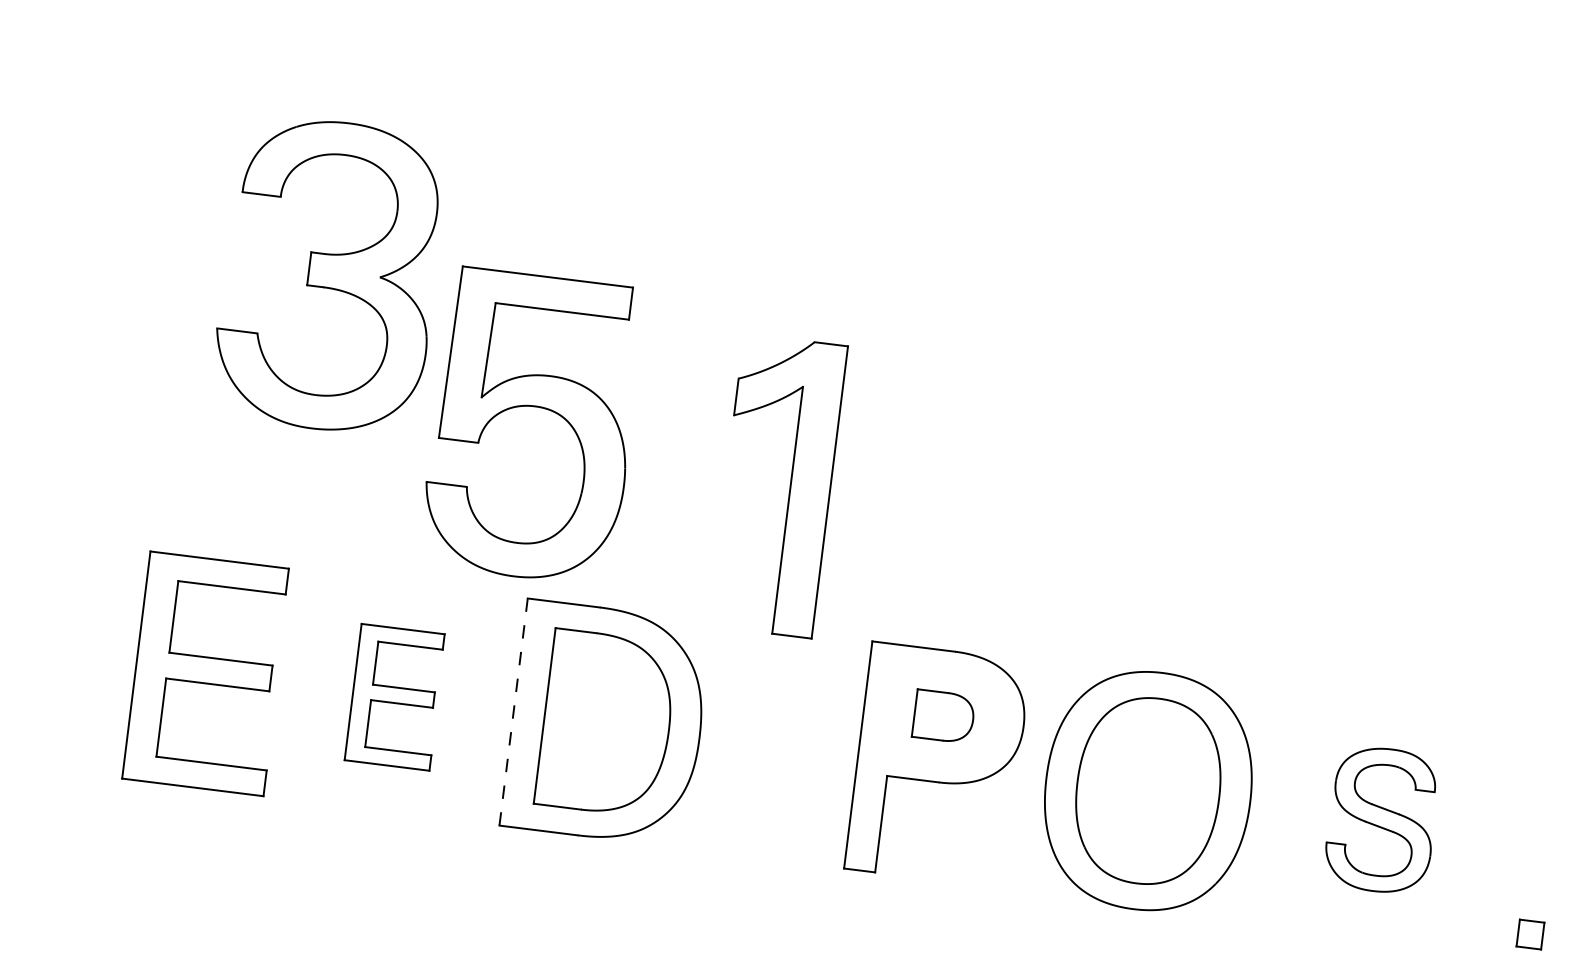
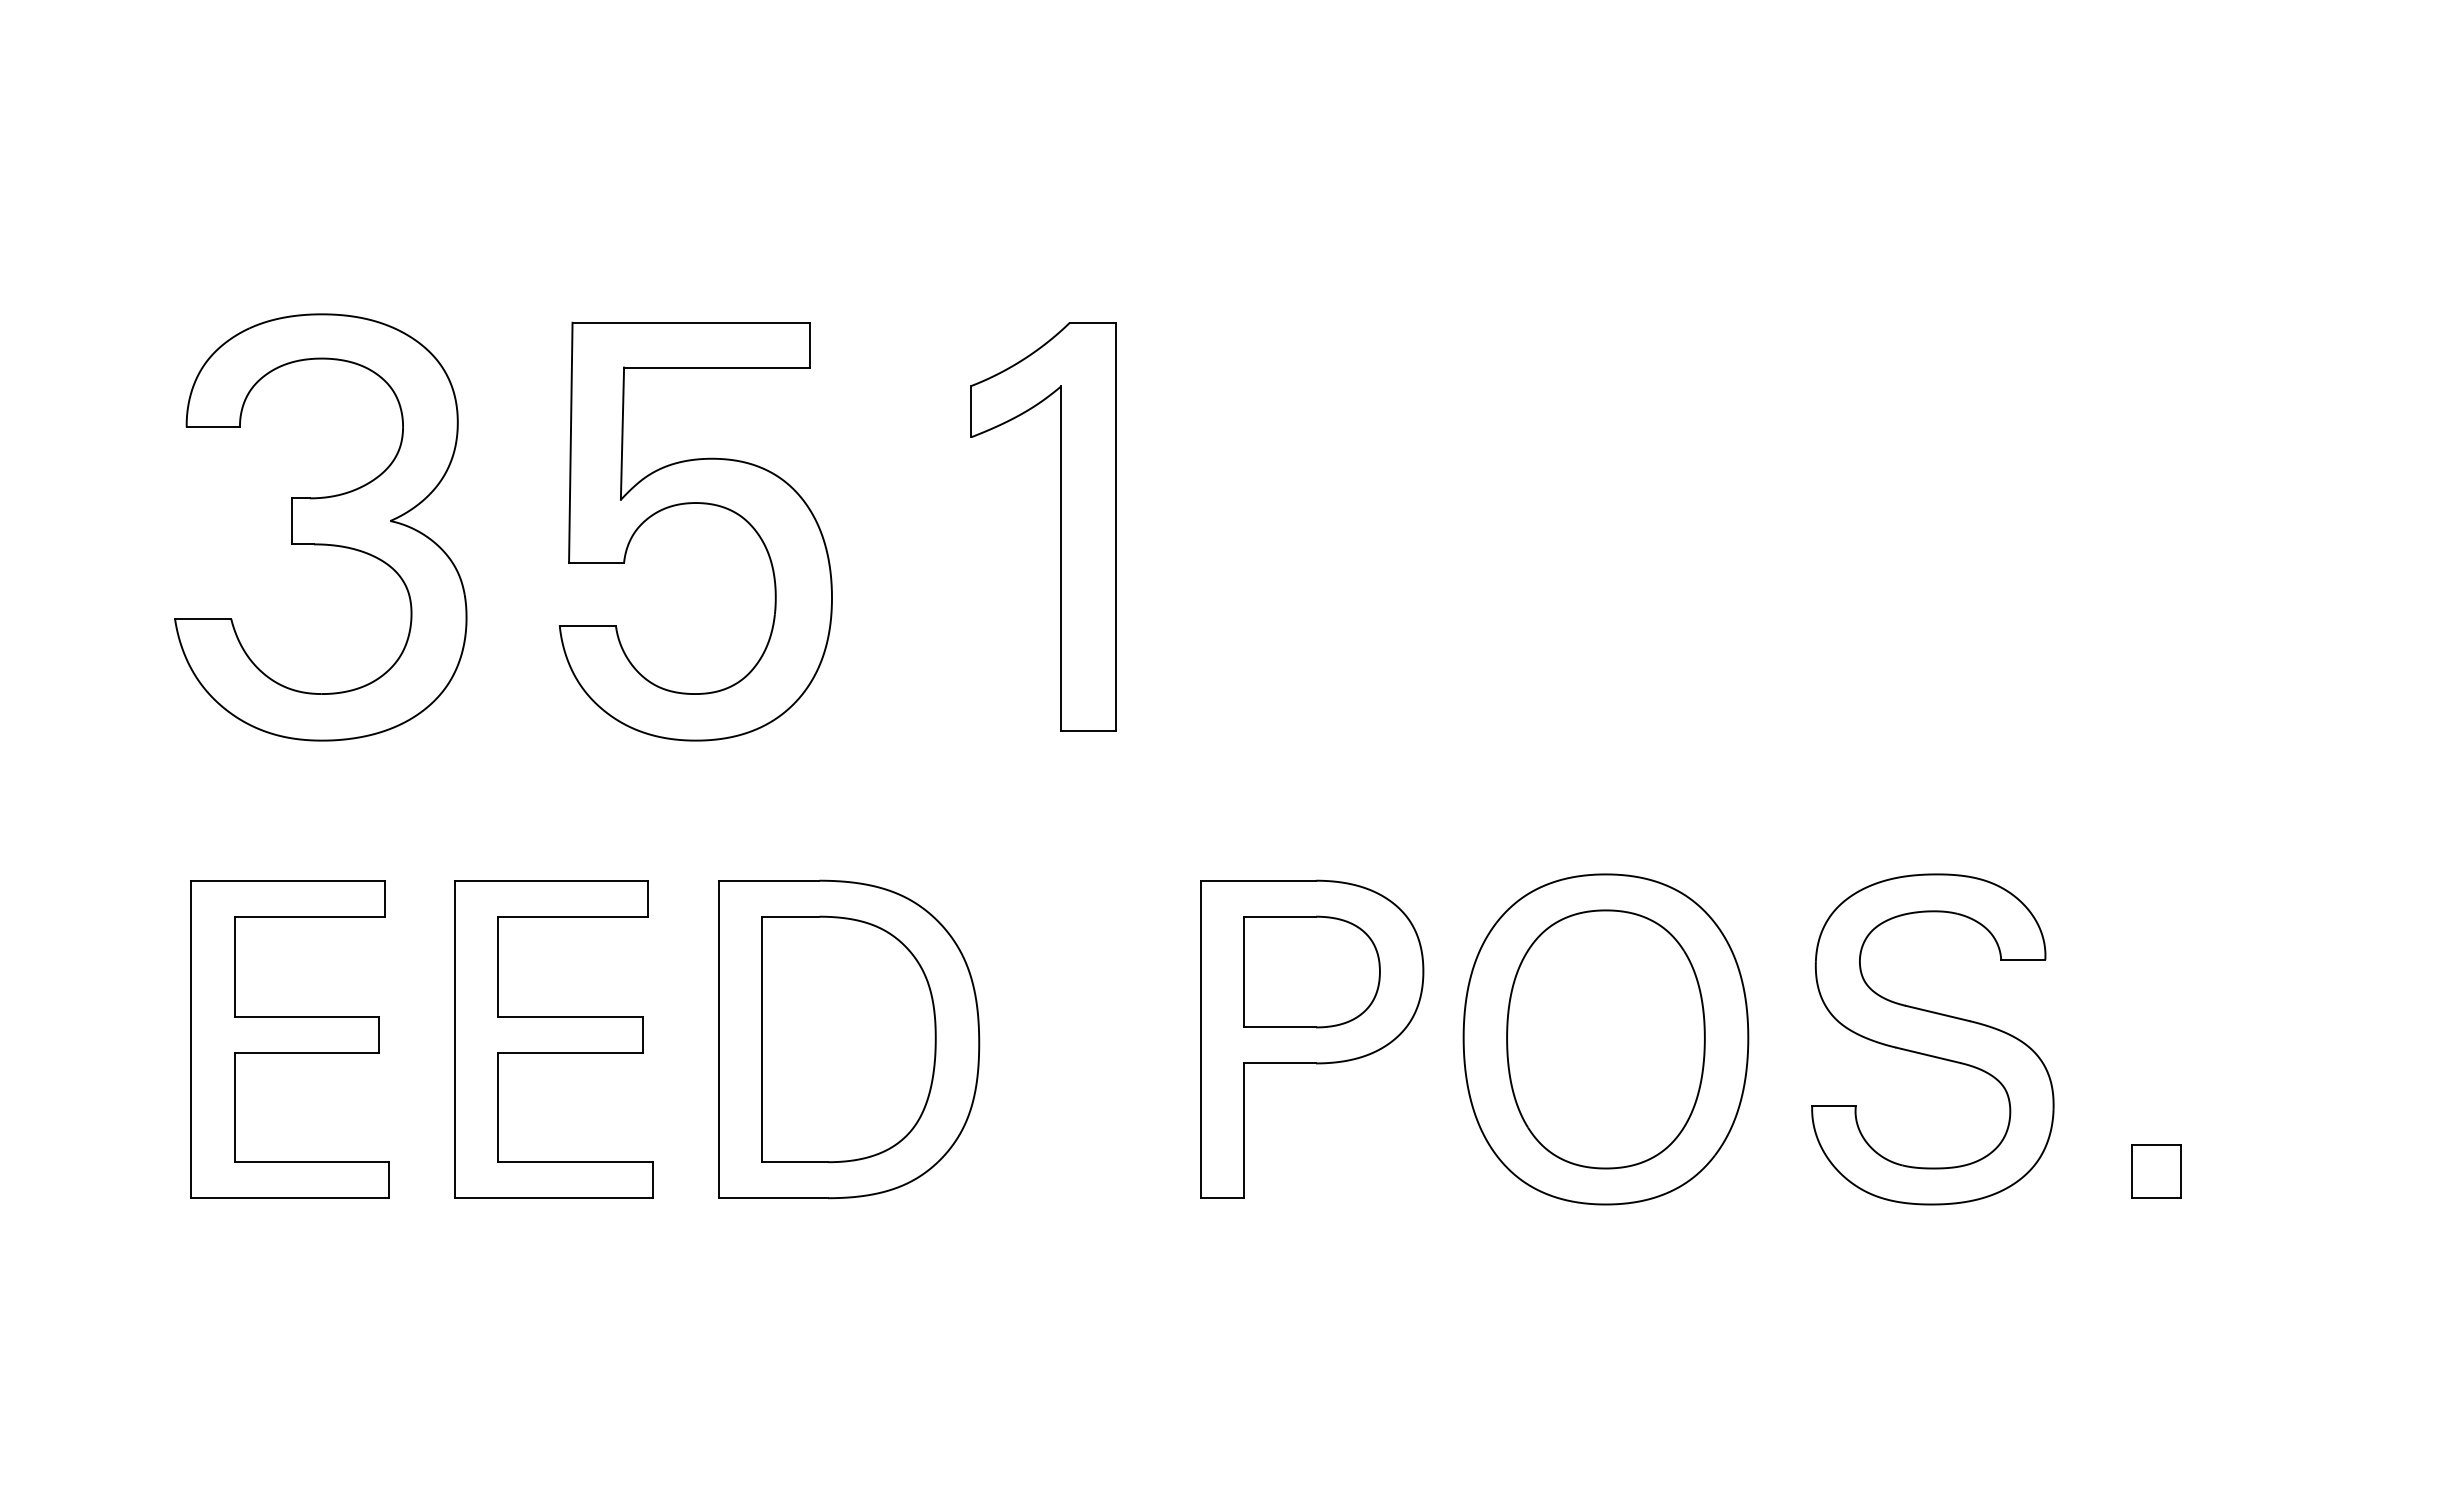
part: (329, 275) -> (320, 527), moved
part: (531, 406) -> (690, 504), moved
part: (789, 487) -> (1060, 526), moved
part: (395, 697) -> (553, 1039), size x1.67
line: (513, 712) -> (718, 1039), dashed -> solid
part: (943, 716) -> (1311, 971), size x1.67
part: (1381, 820) -> (1932, 1039), size x1.67
part: (1530, 934) -> (2156, 1171), size x1.43

